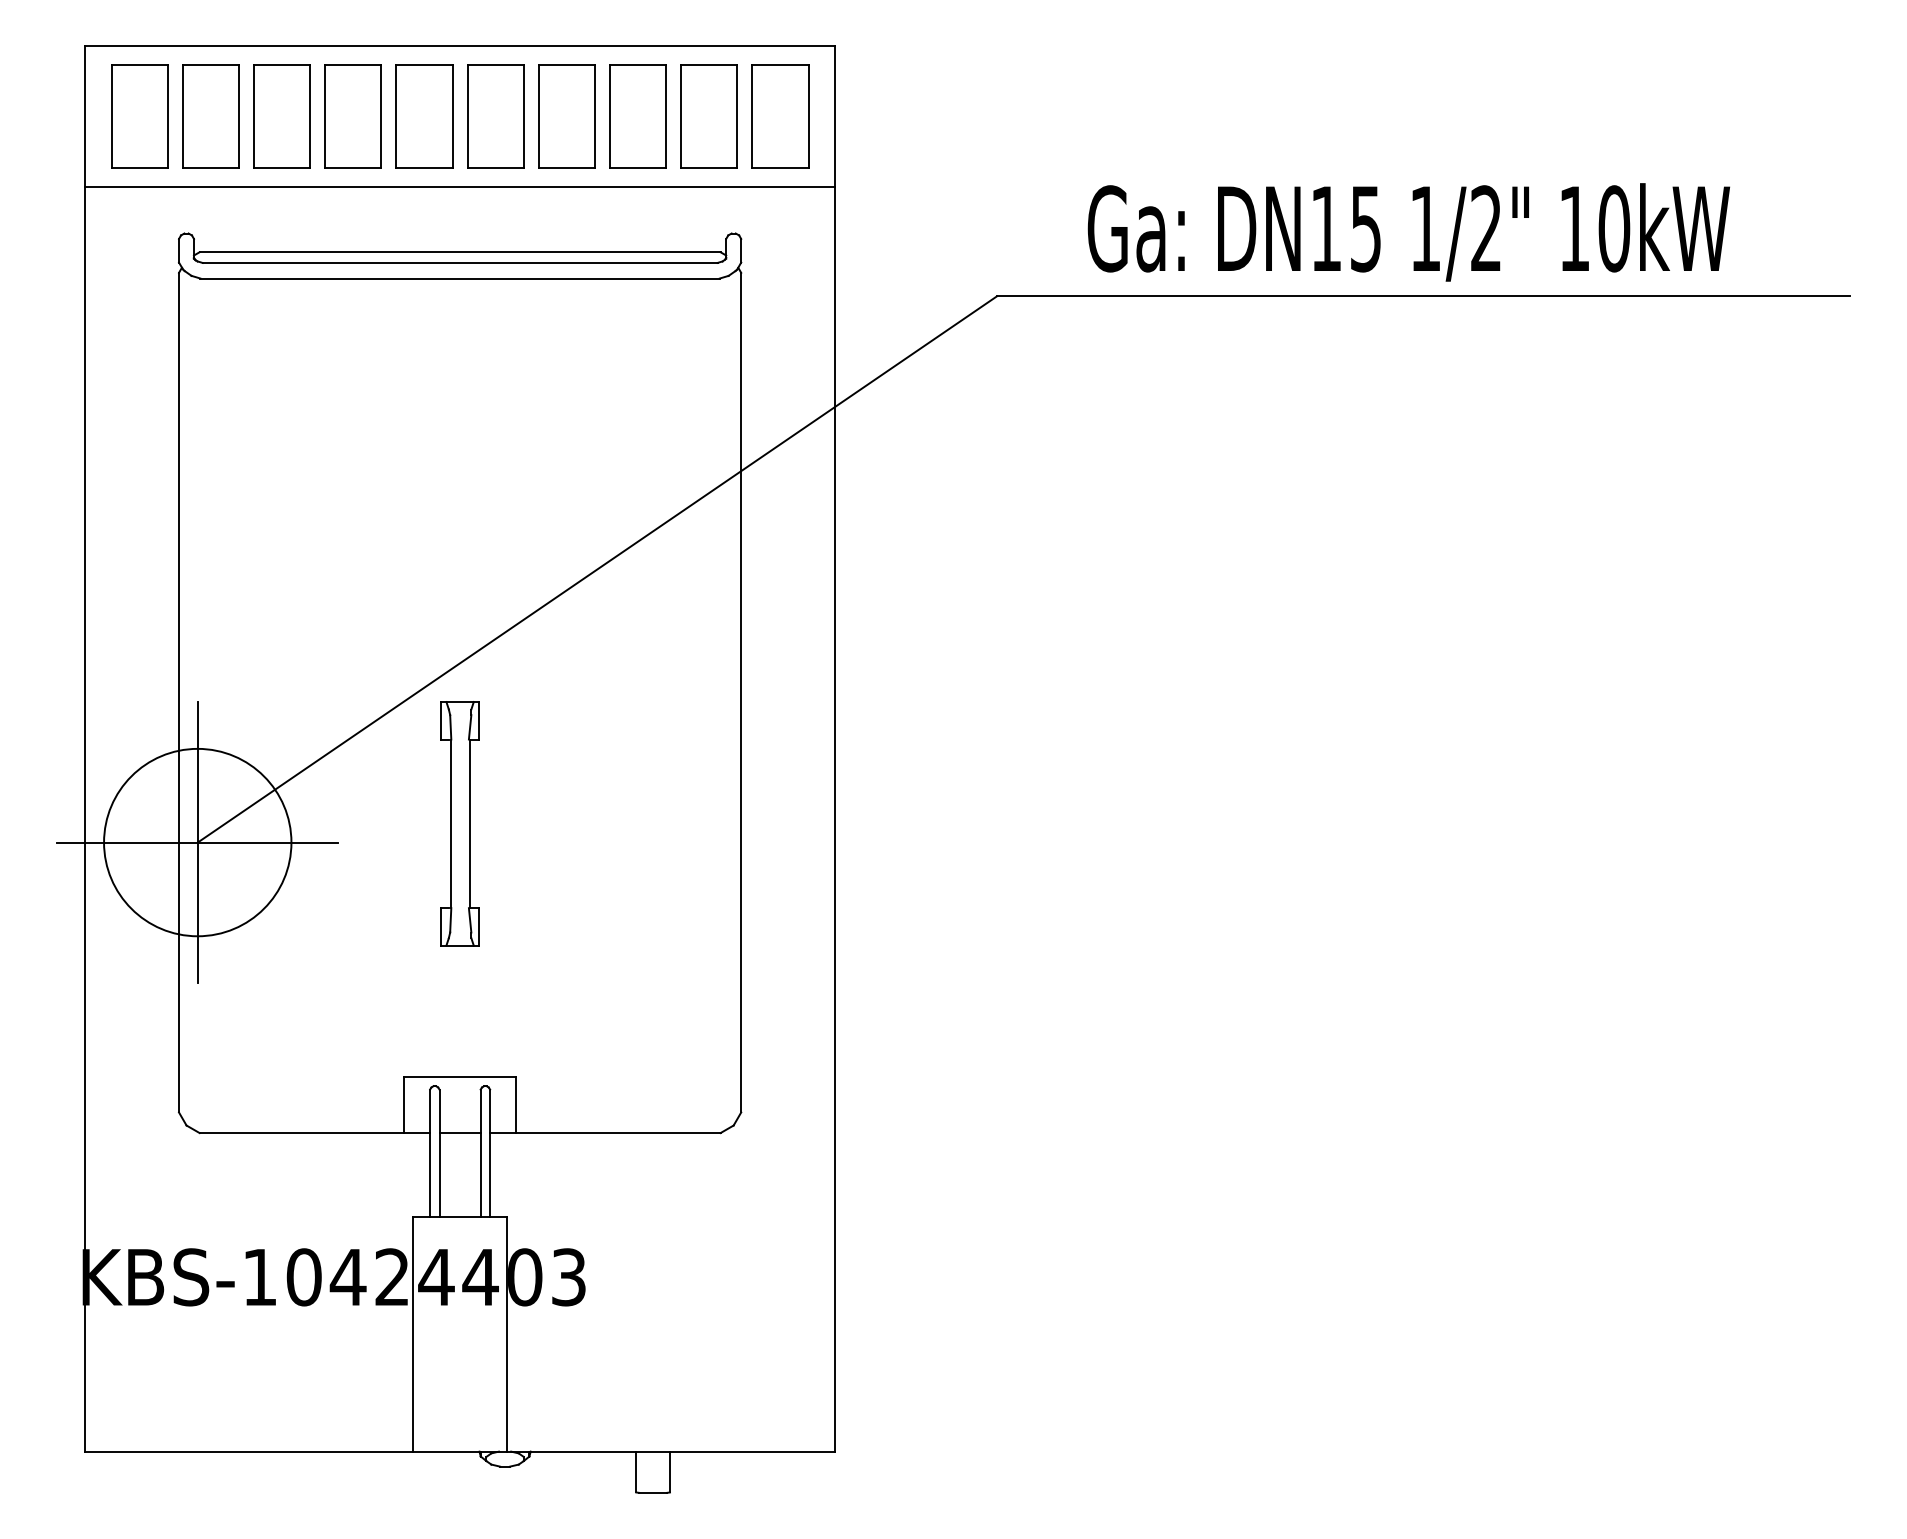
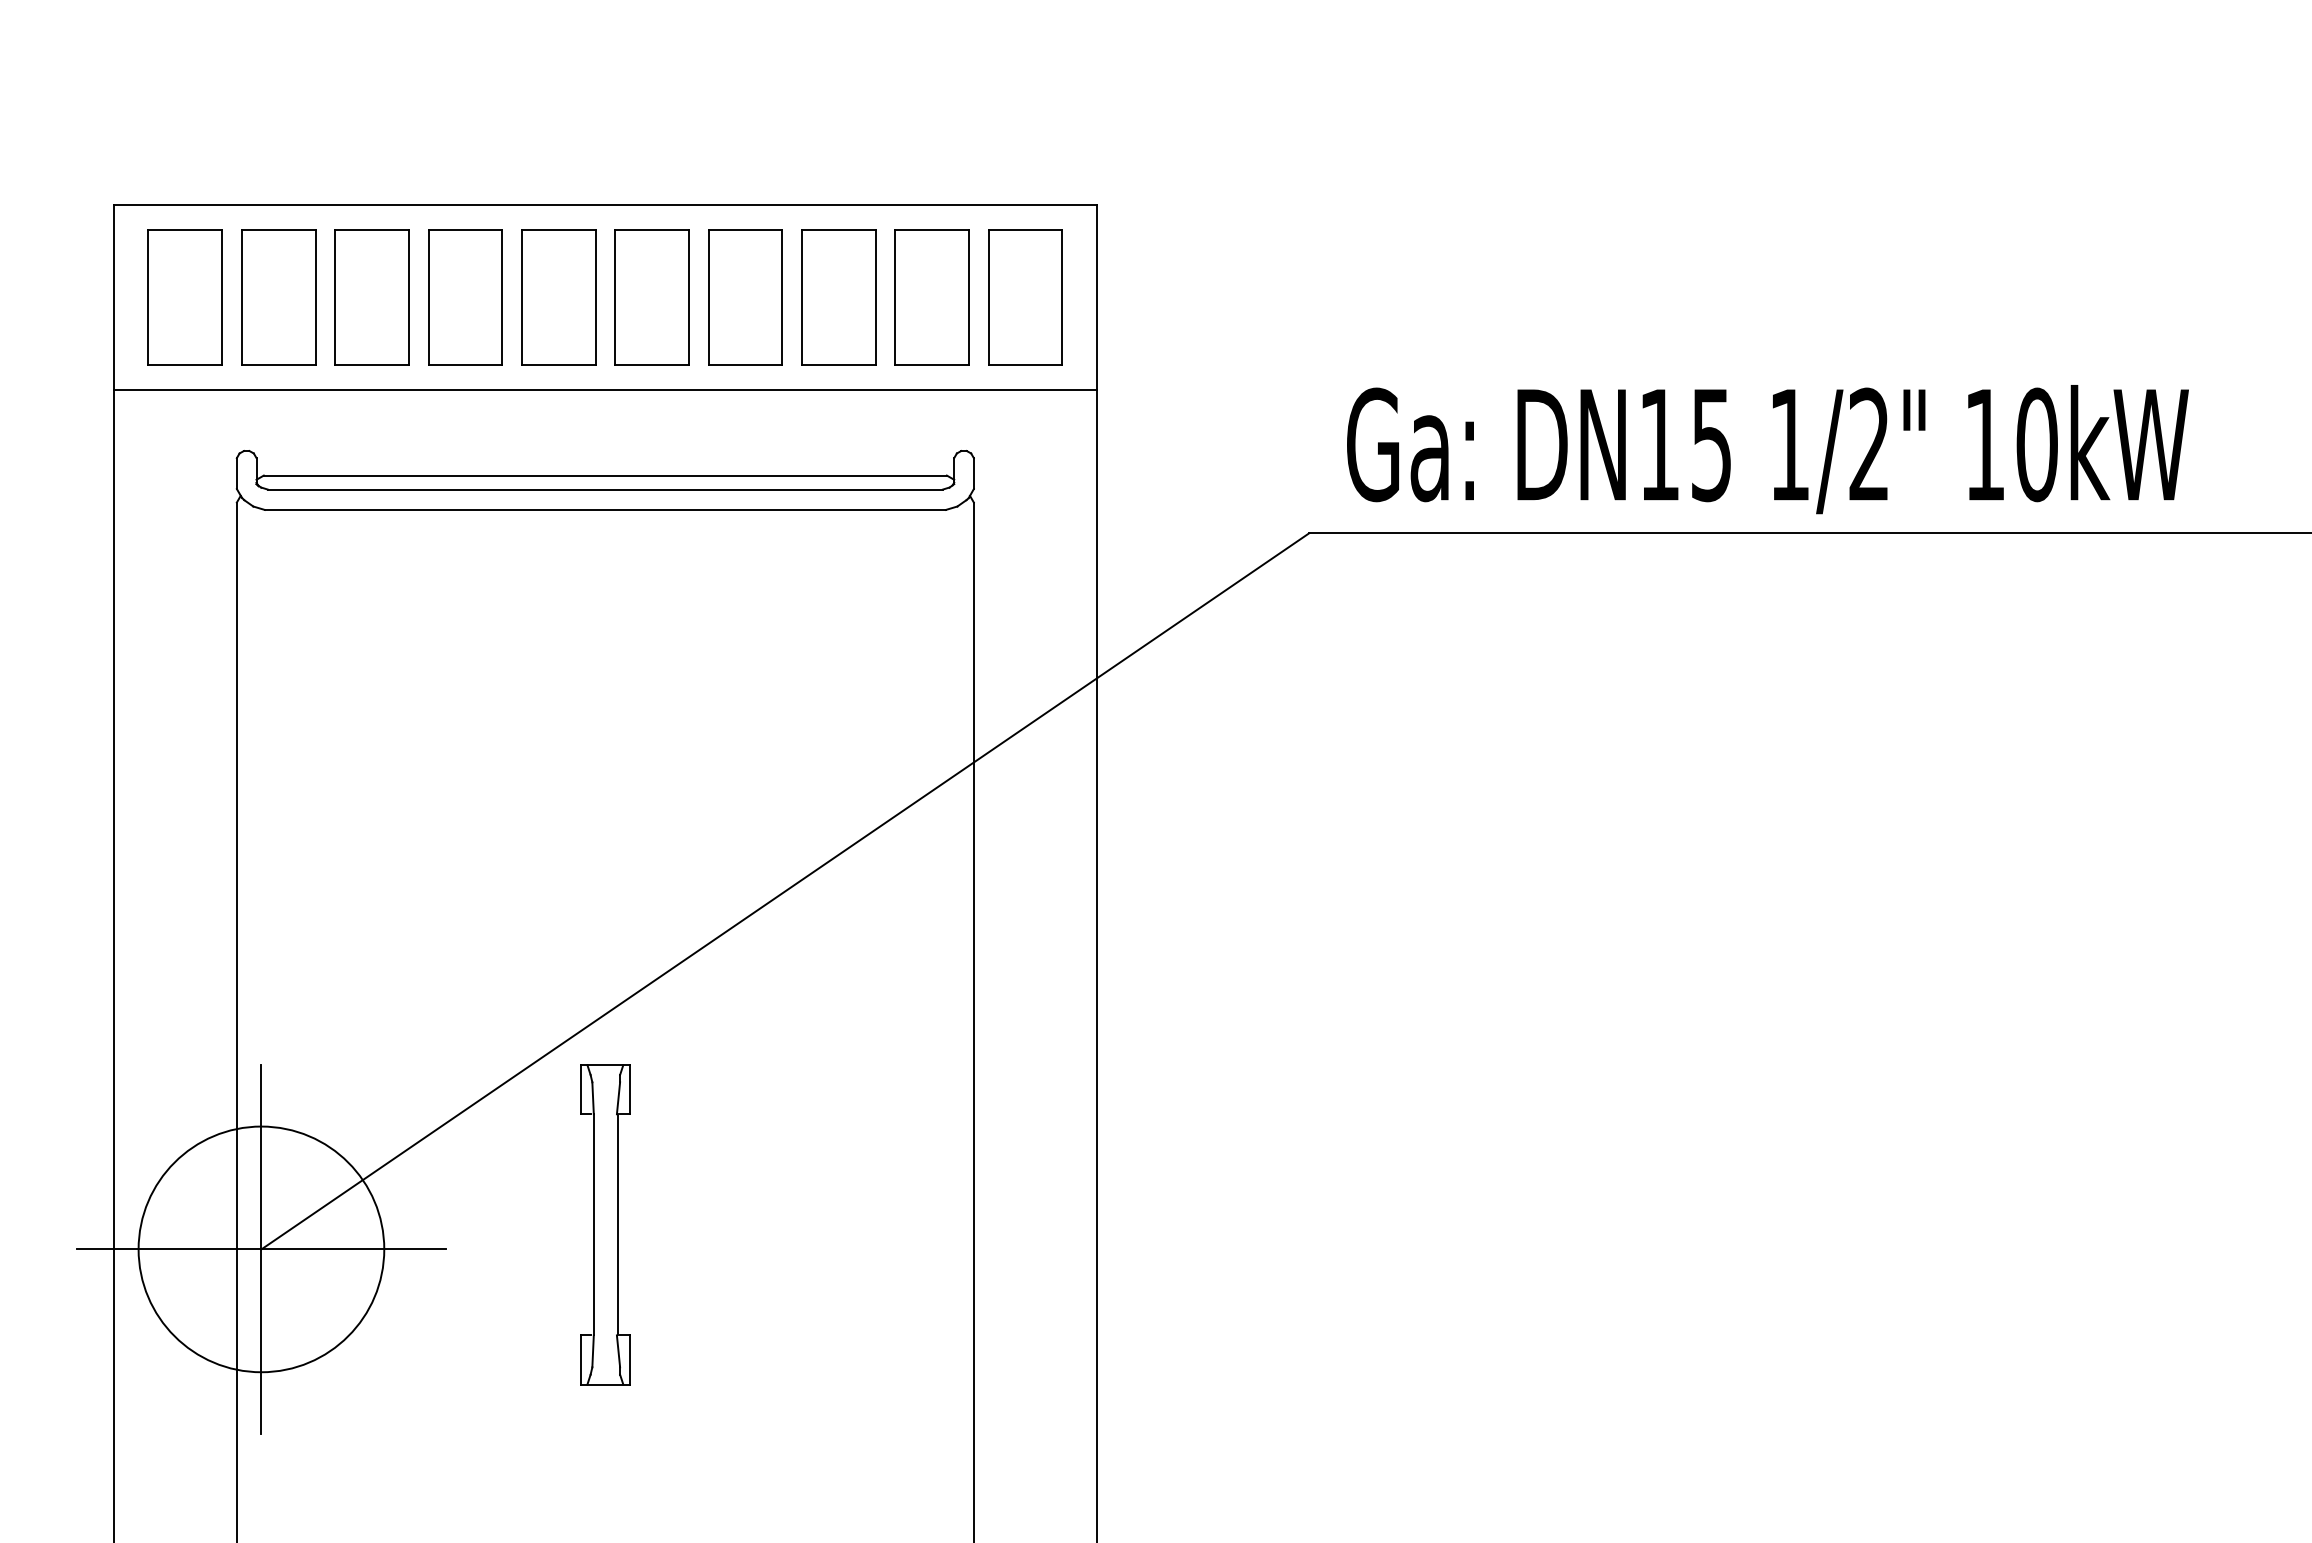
text: (1408, 232) -> (1767, 449), moved

